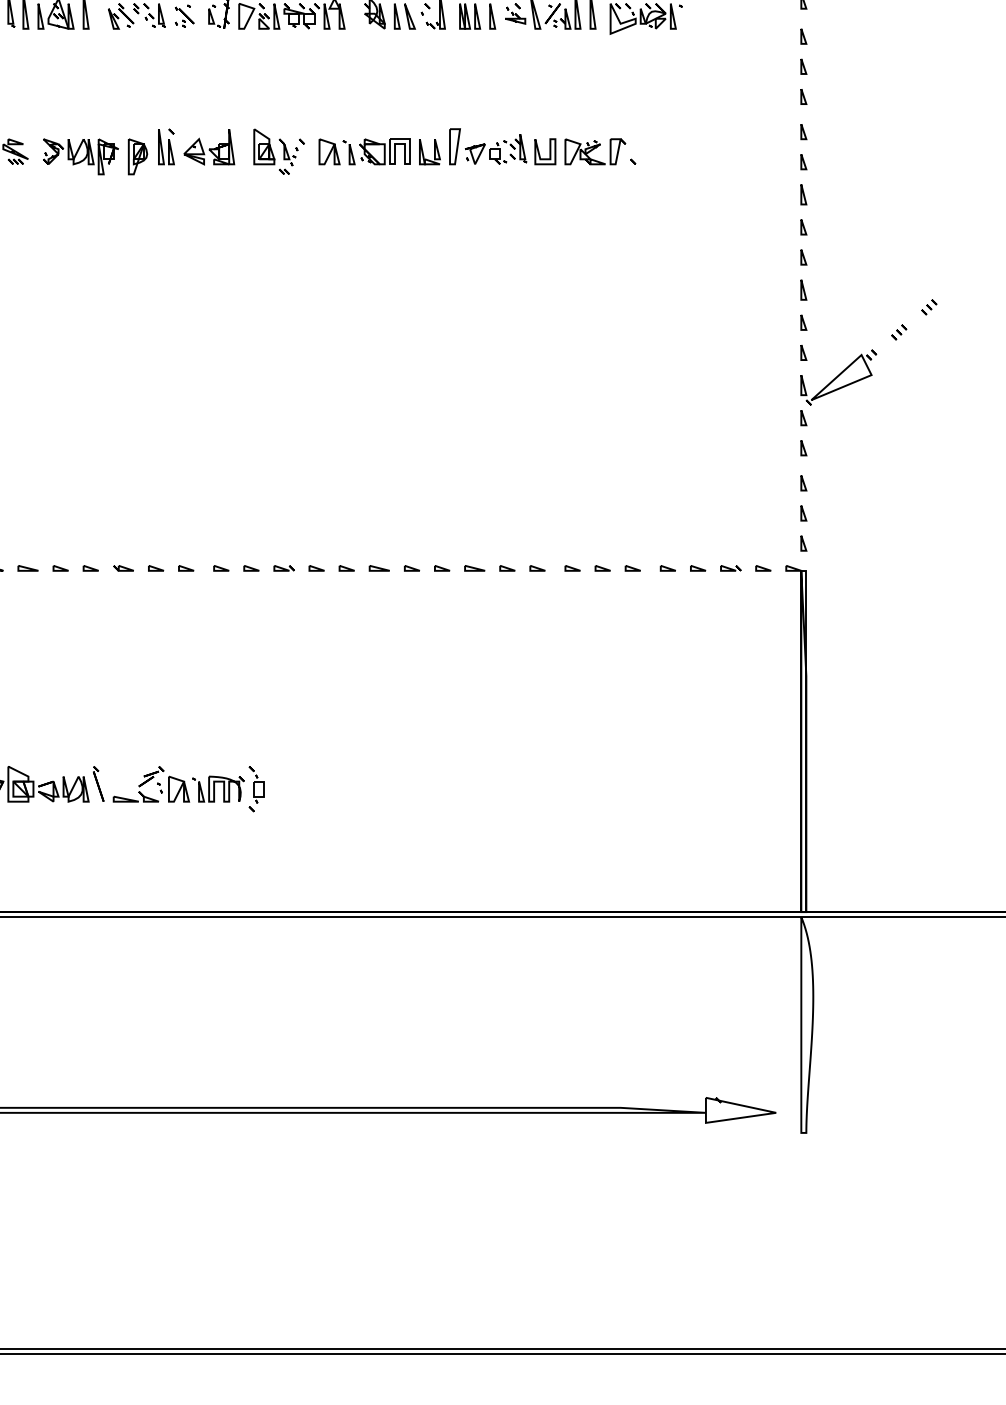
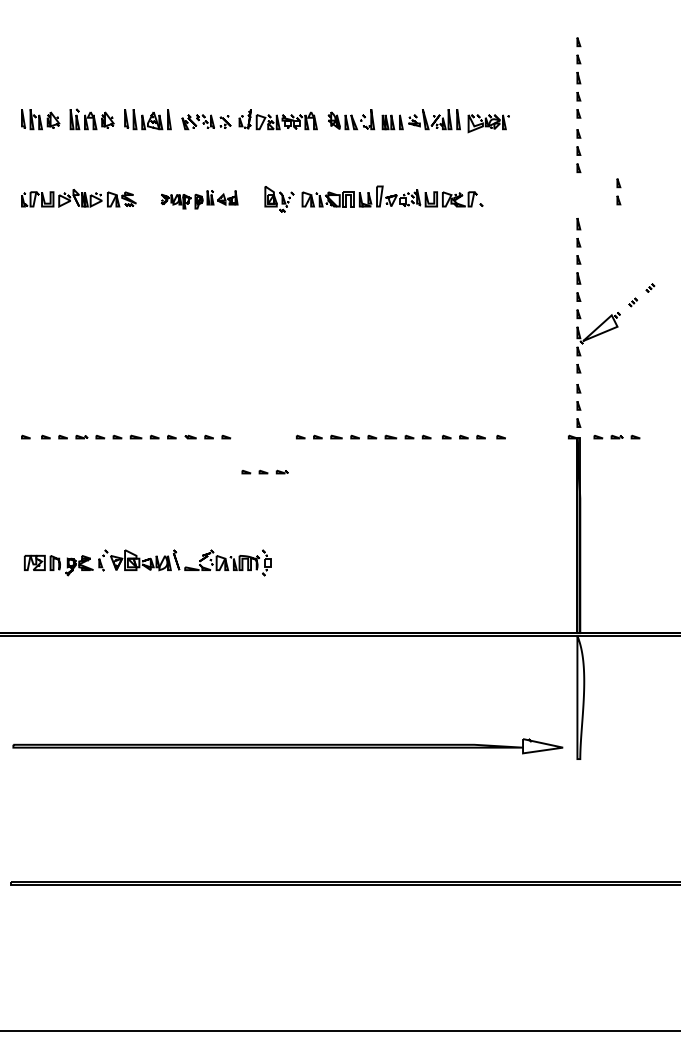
part: (803, 146) -> (618, 191), moved
part: (138, 151) -> (199, 199), size x0.7
part: (252, 567) -> (264, 471), moved
part: (729, 567) -> (616, 436), moved

